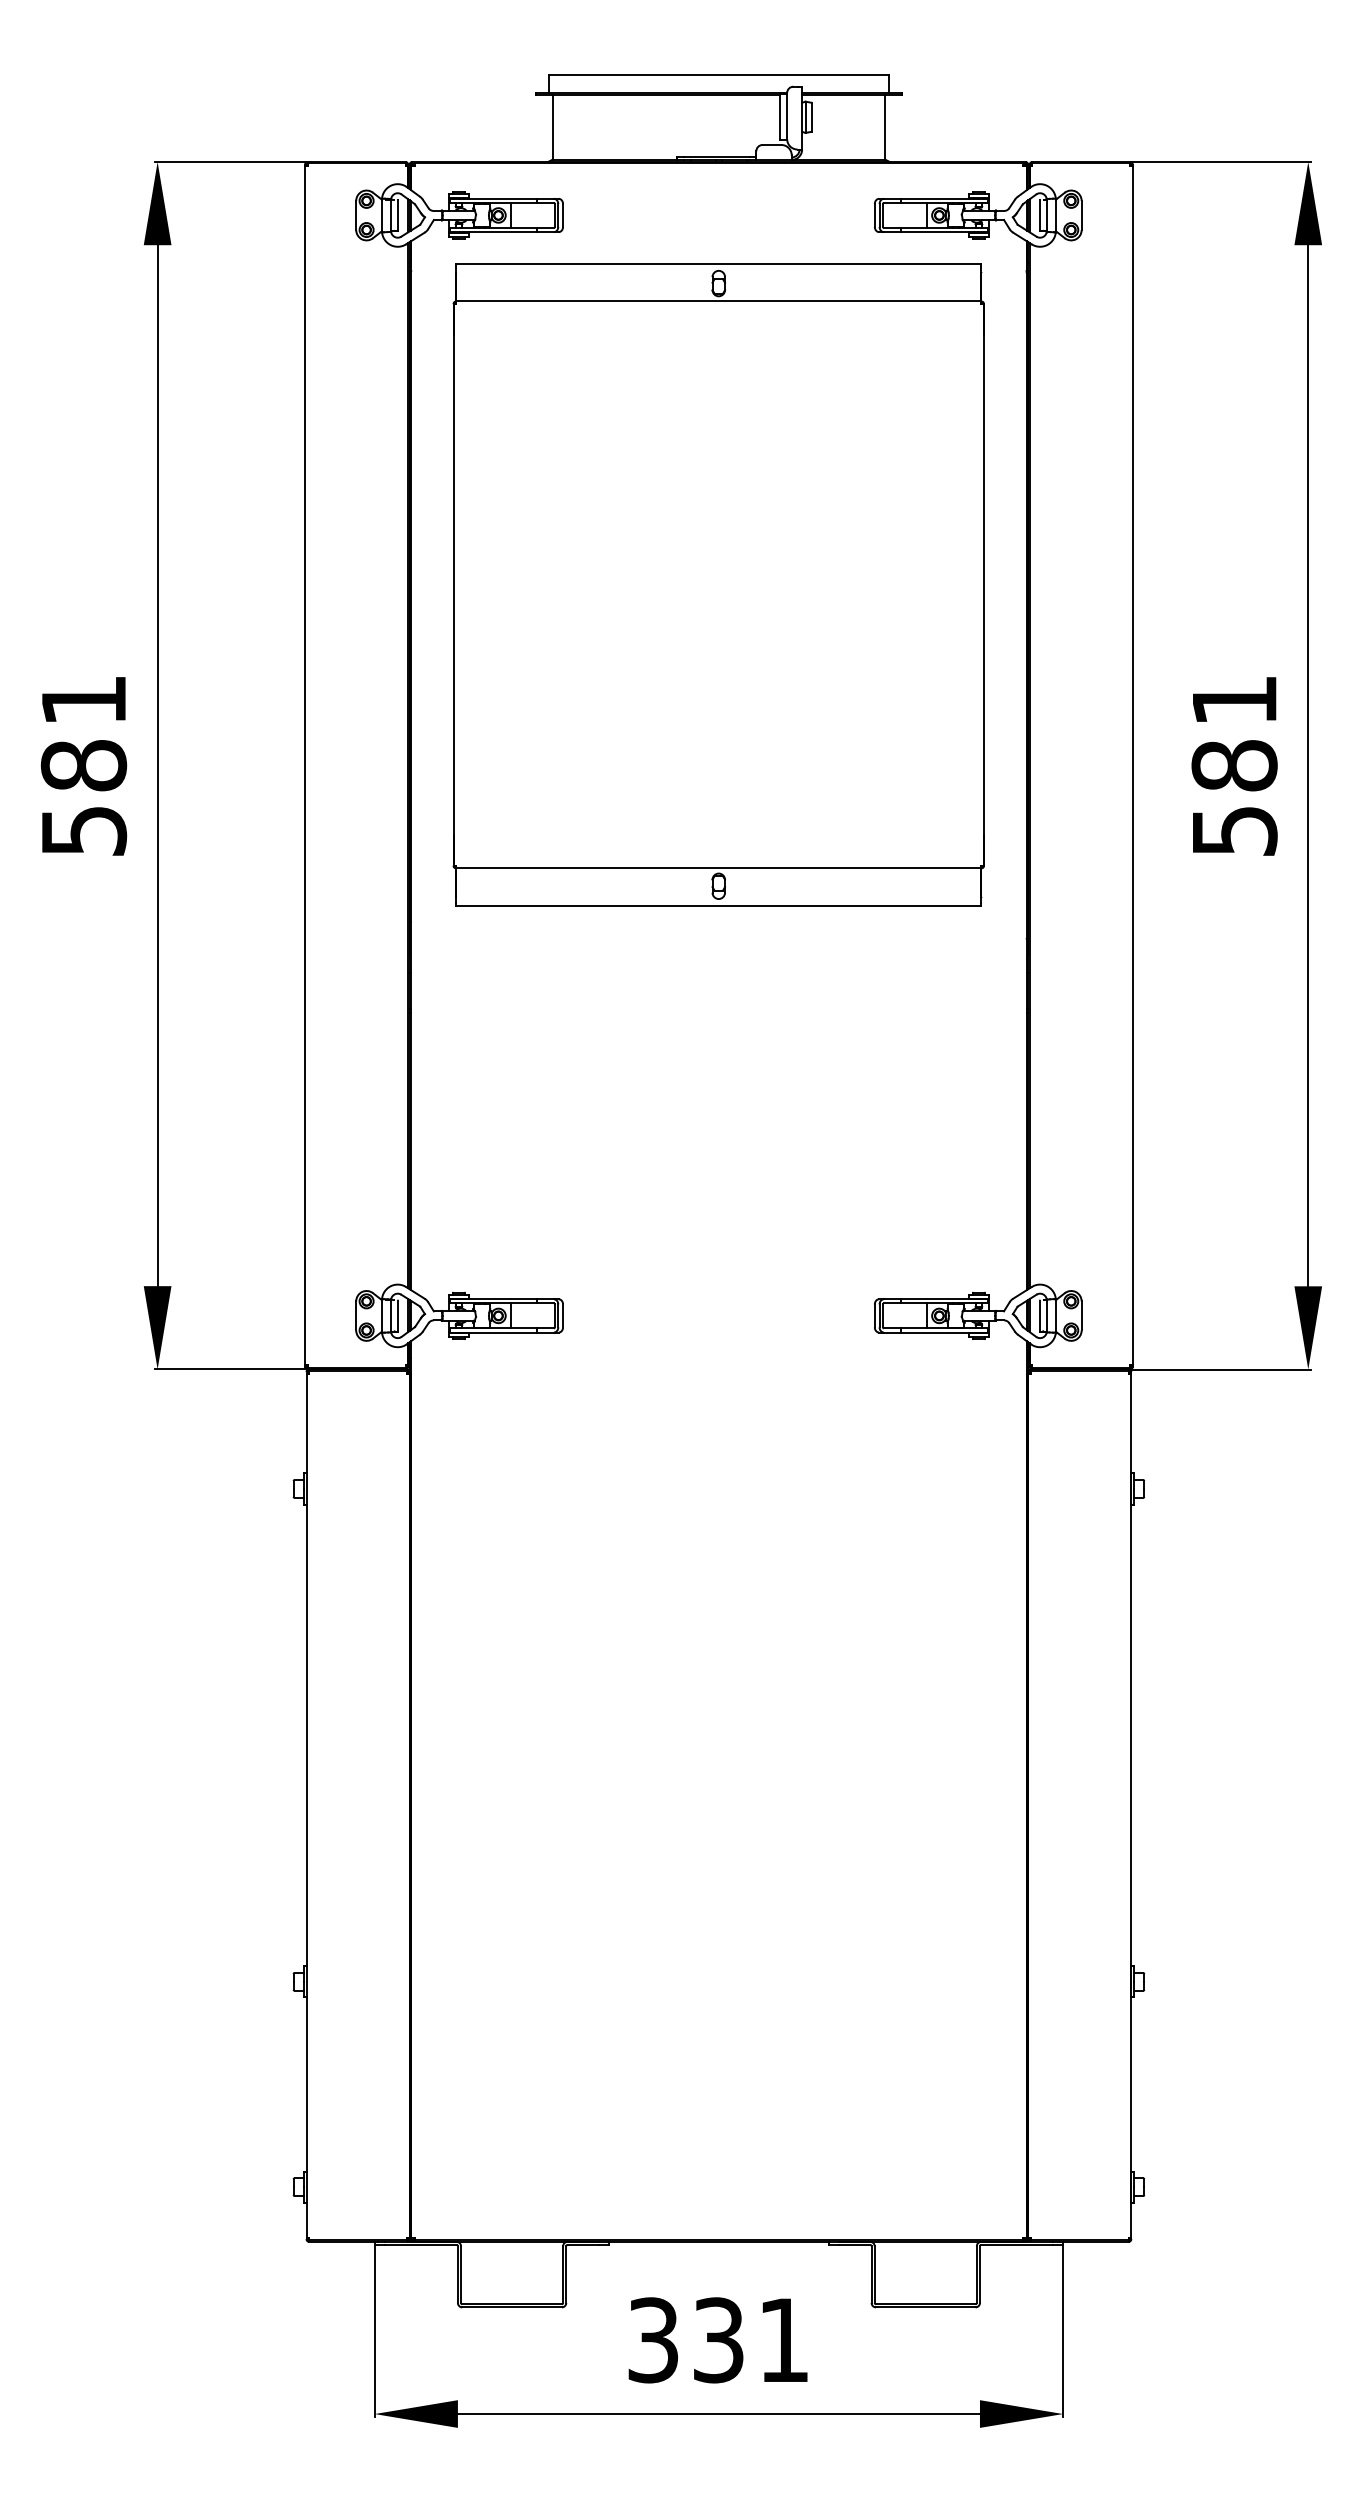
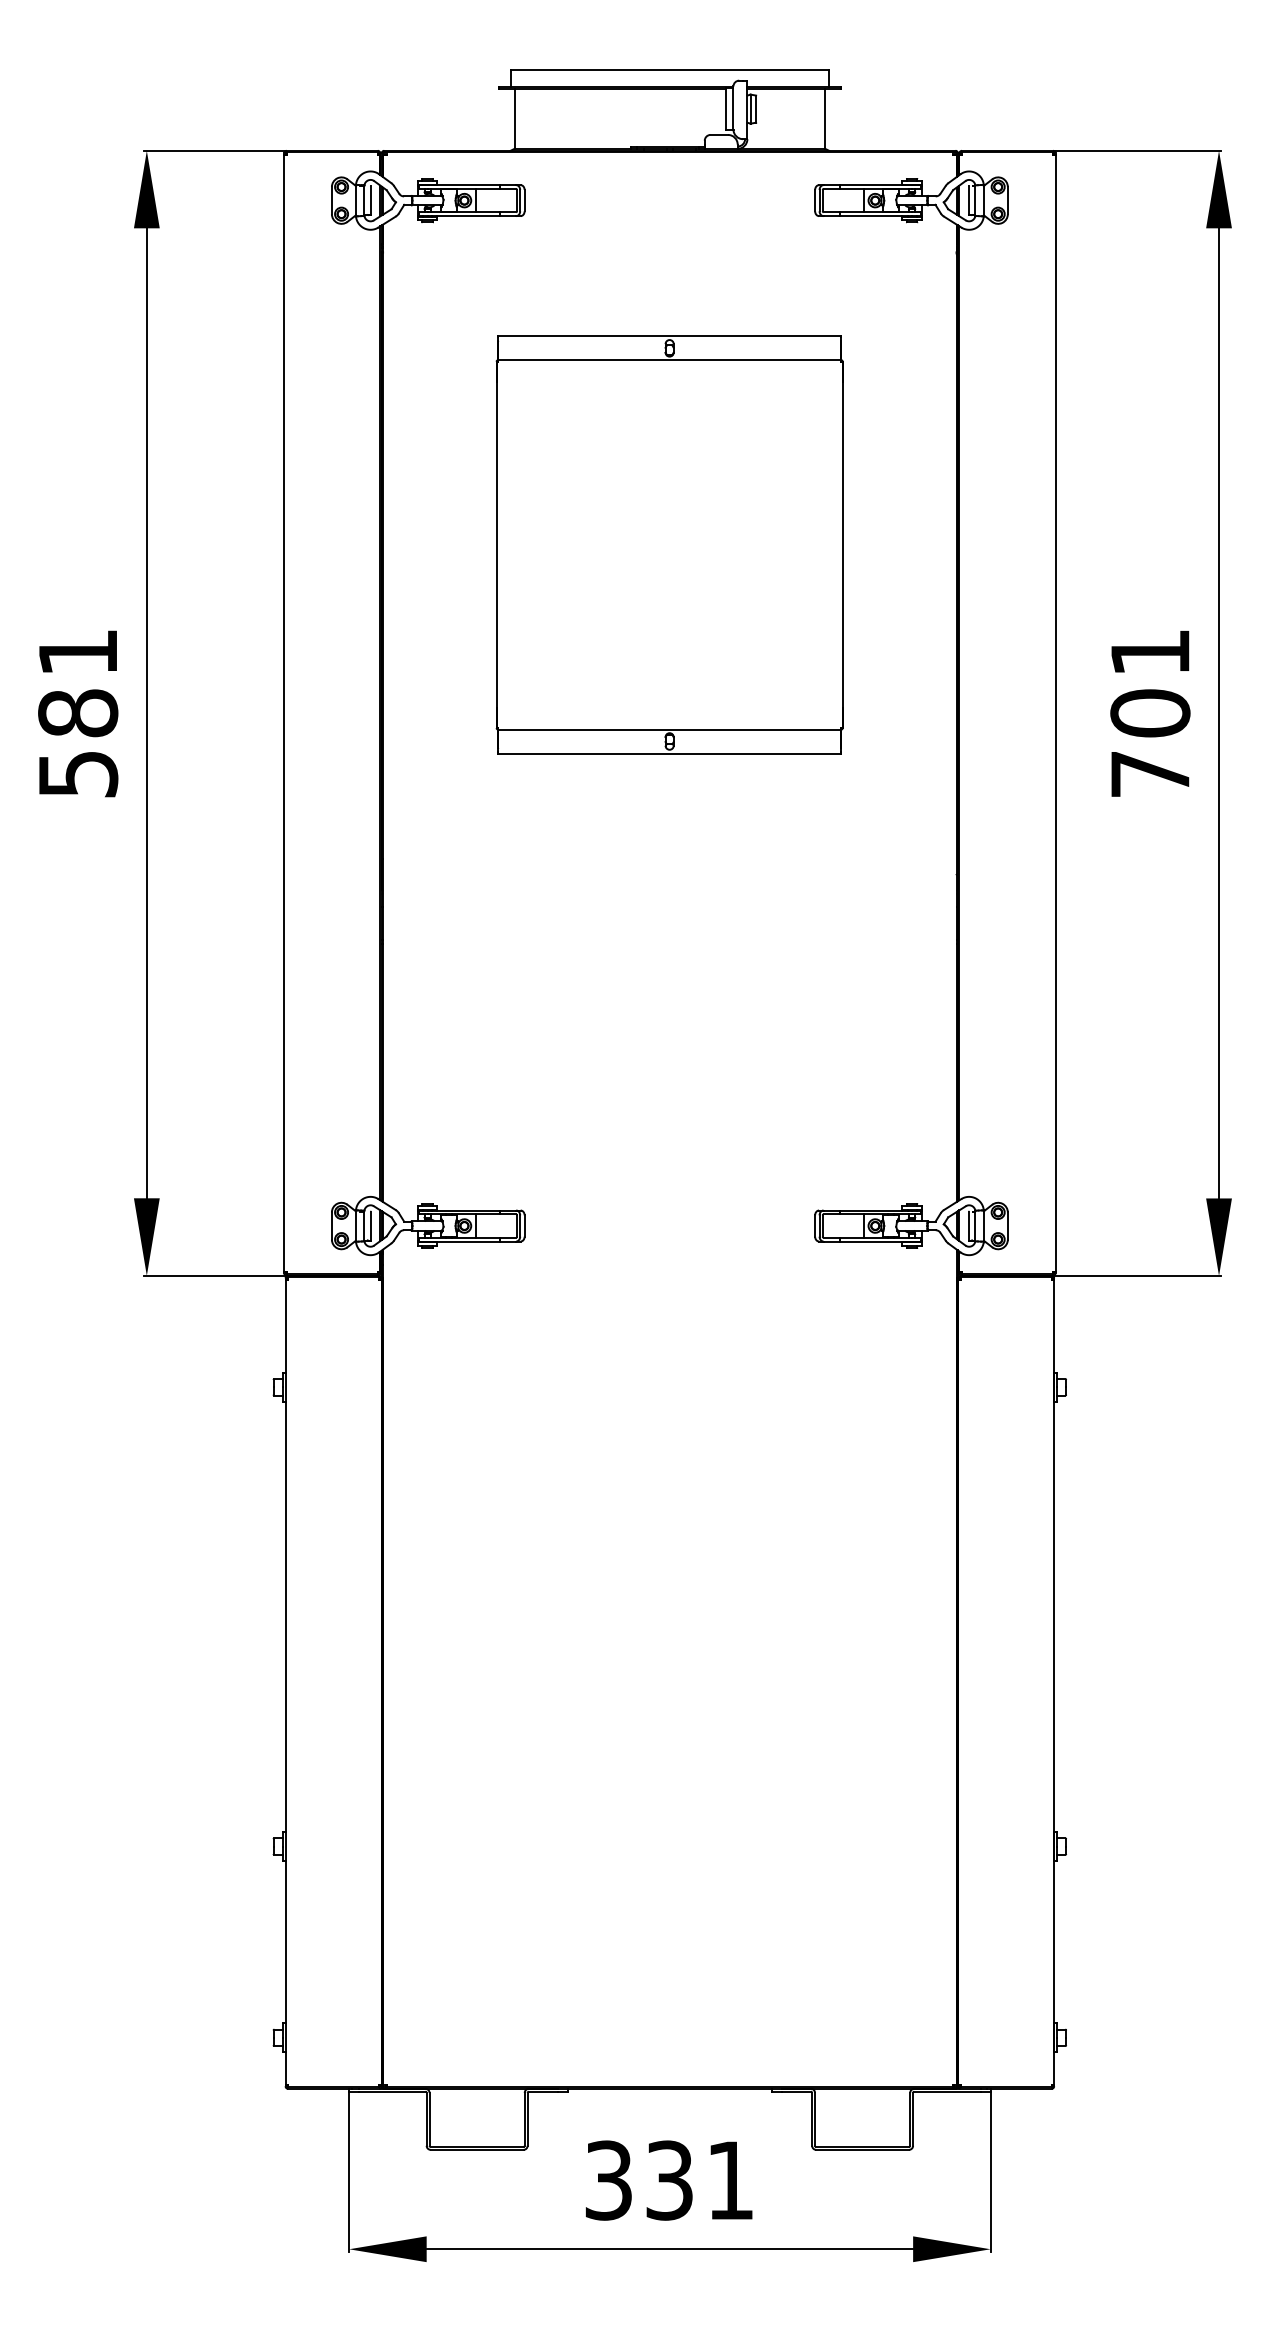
part: (718, 584) -> (669, 544), size x0.7
text: (1234, 797) -> (1150, 742), 581 -> 701

